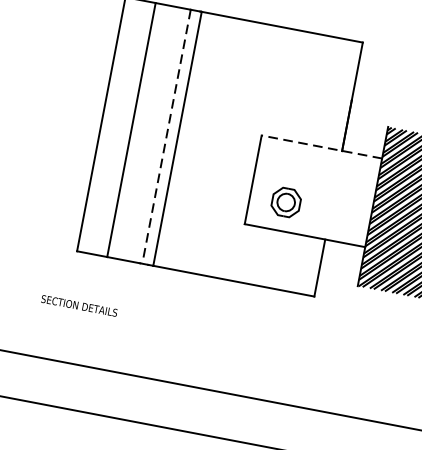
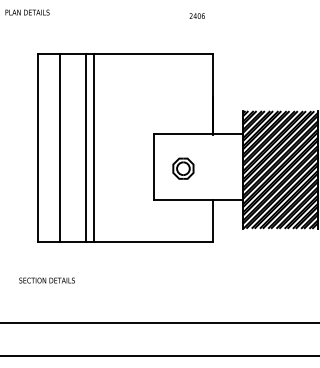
line: (166, 137) -> (86, 148), dashed -> solid
line: (320, 147) -> (197, 134), dashed -> solid
part: (286, 202) -> (183, 168), moved

